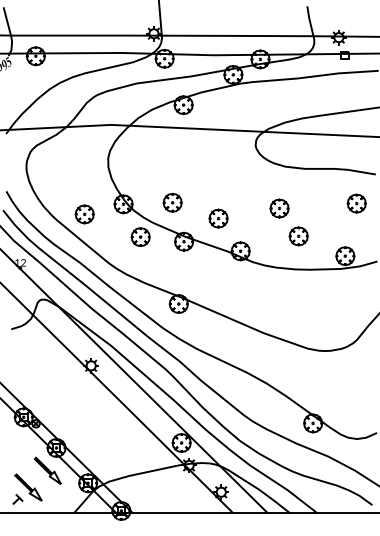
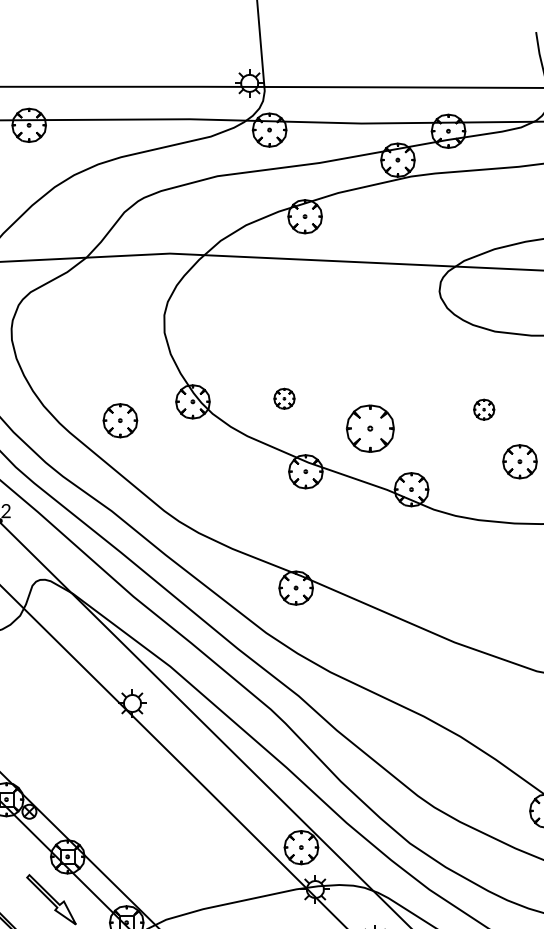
part: (172, 202) -> (284, 398), size x0.6
part: (279, 208) -> (484, 409), size x0.6
part: (218, 218) -> (370, 428), size x1.4
part: (140, 237) -> (224, 463), removed

